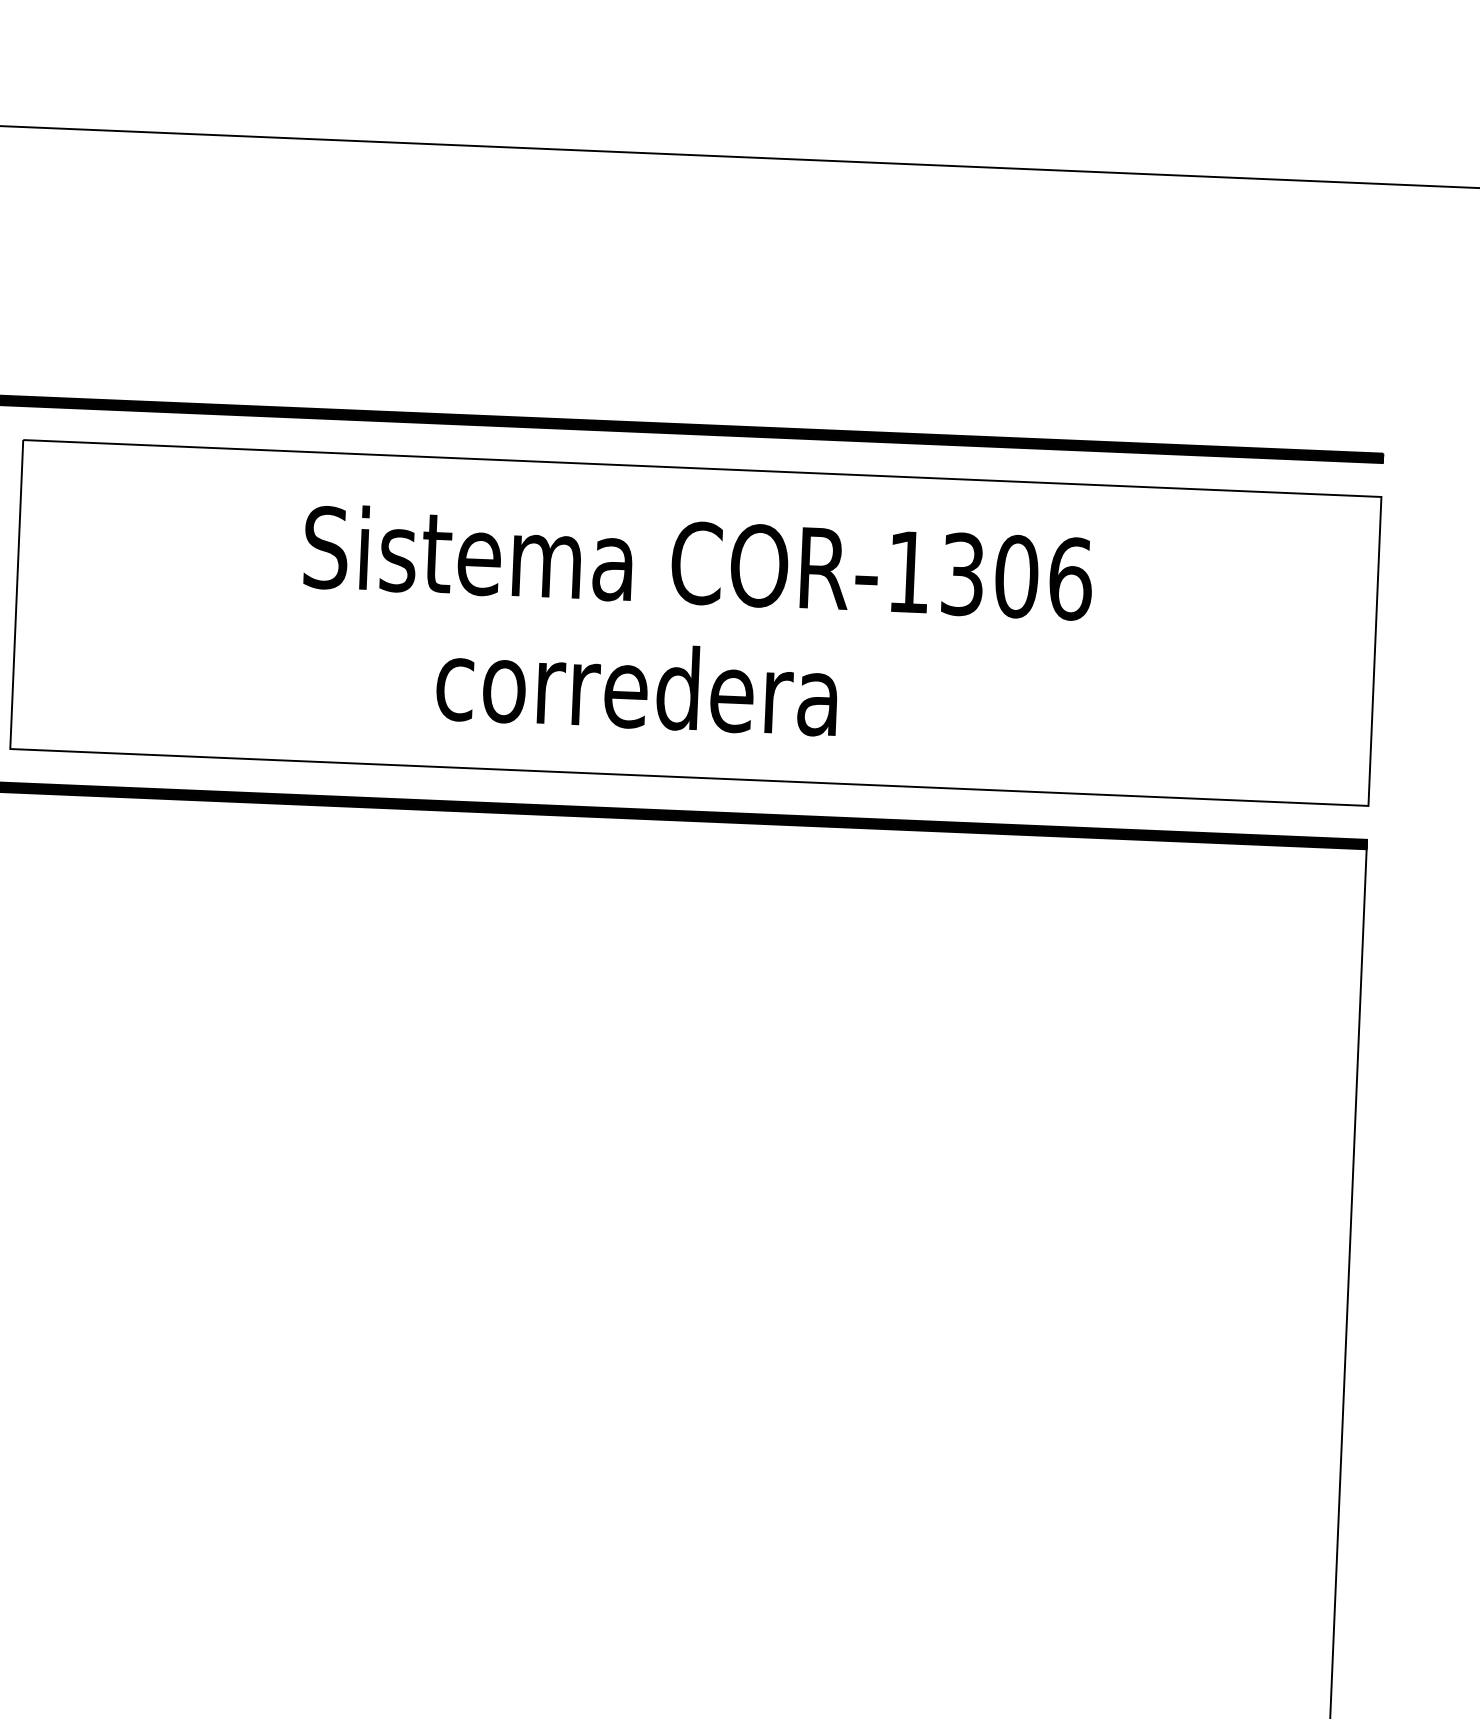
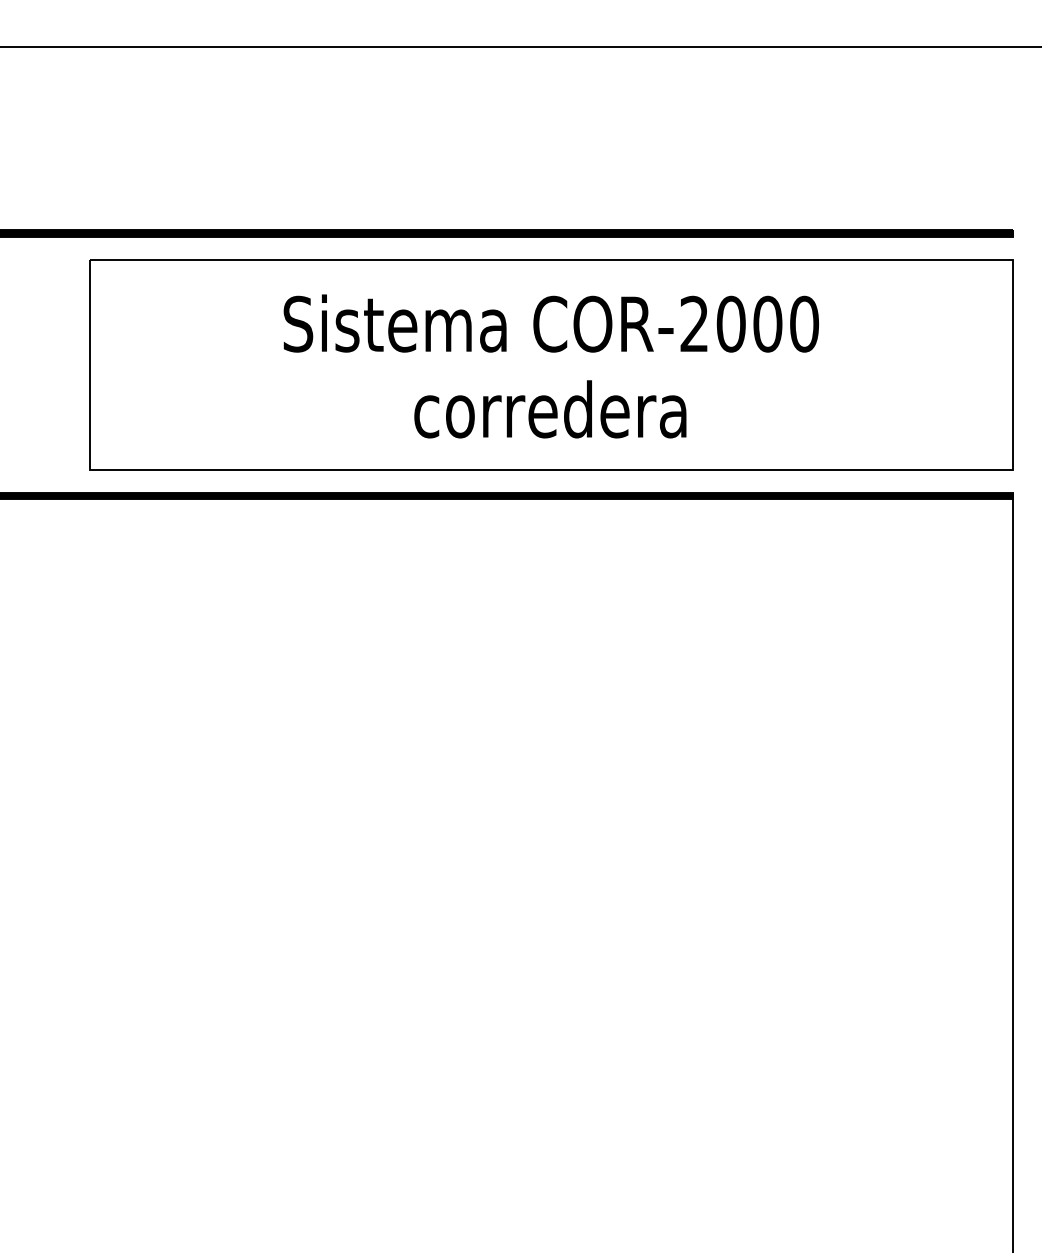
text: (989, 574) -> (749, 323), COR-1306 -> COR-2000
text: (637, 686) -> (550, 409), moved

